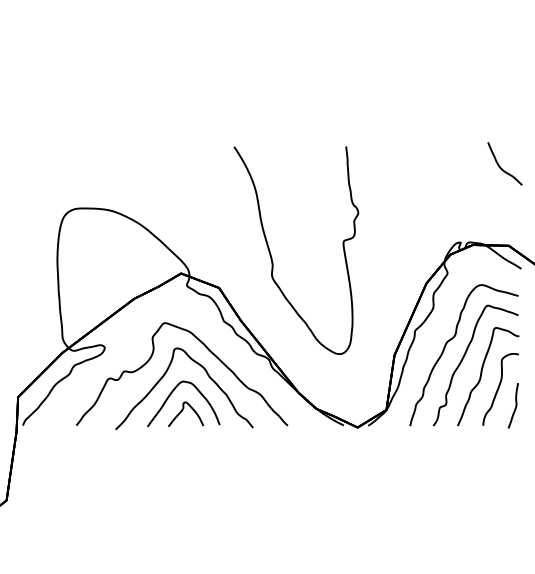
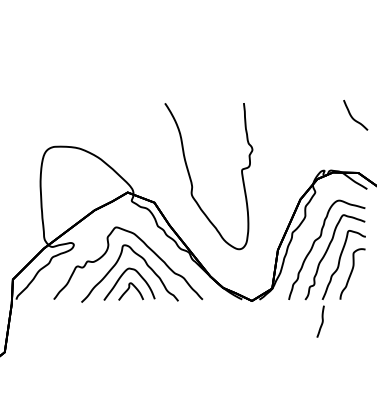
part: (513, 405) -> (320, 321), moved

